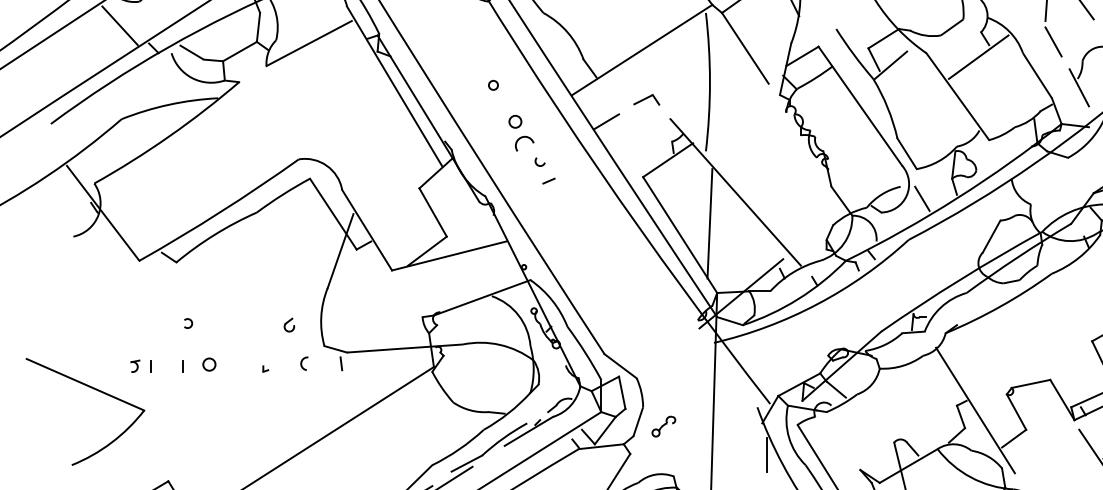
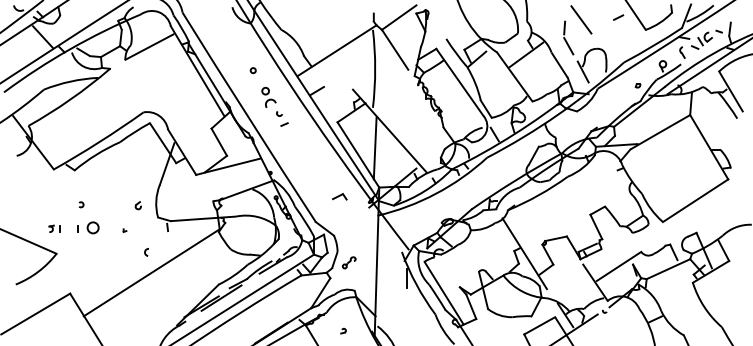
part: (646, 99) -> (339, 196), moved
arc: (303, 362) -> (146, 251), moved
circle: (209, 363) -> (93, 227), size x1.6

